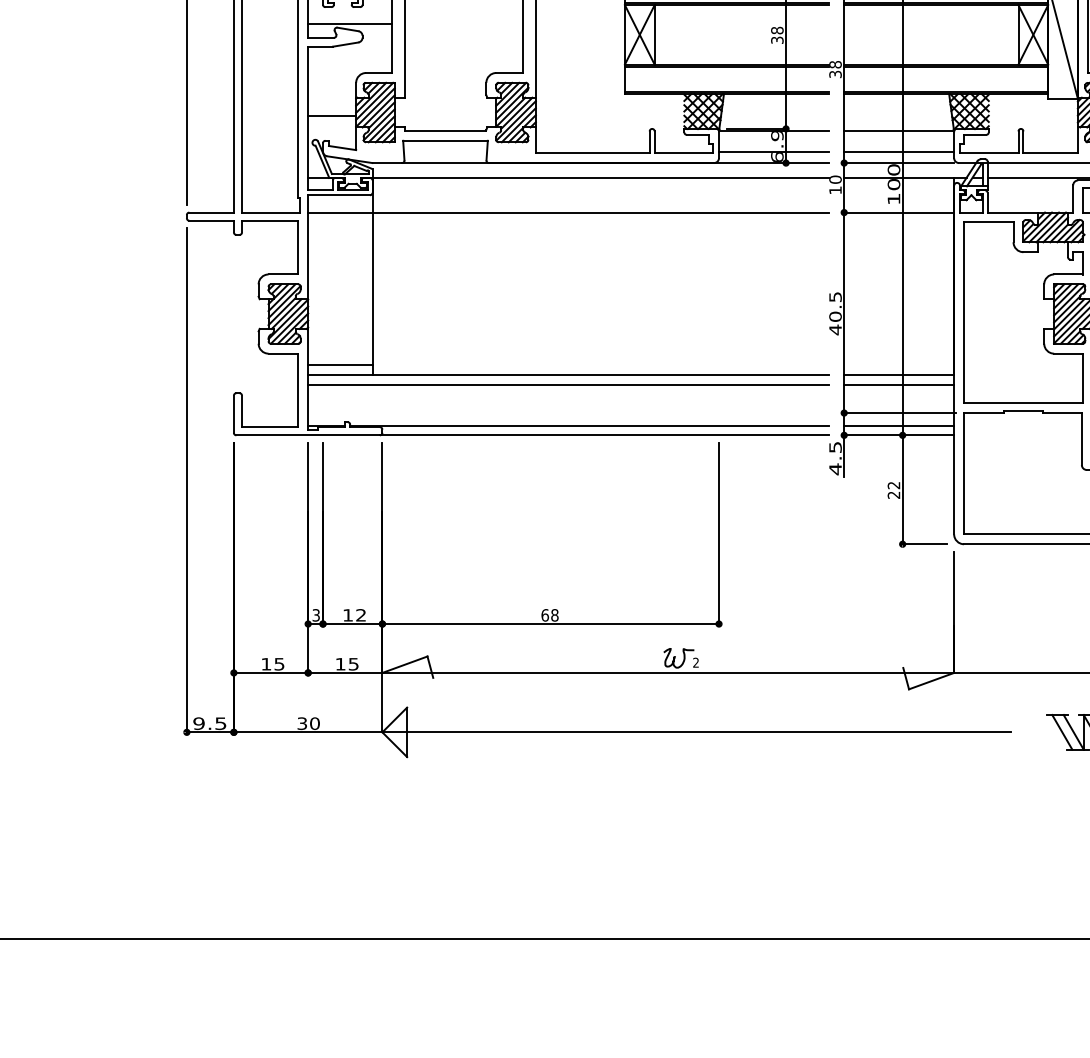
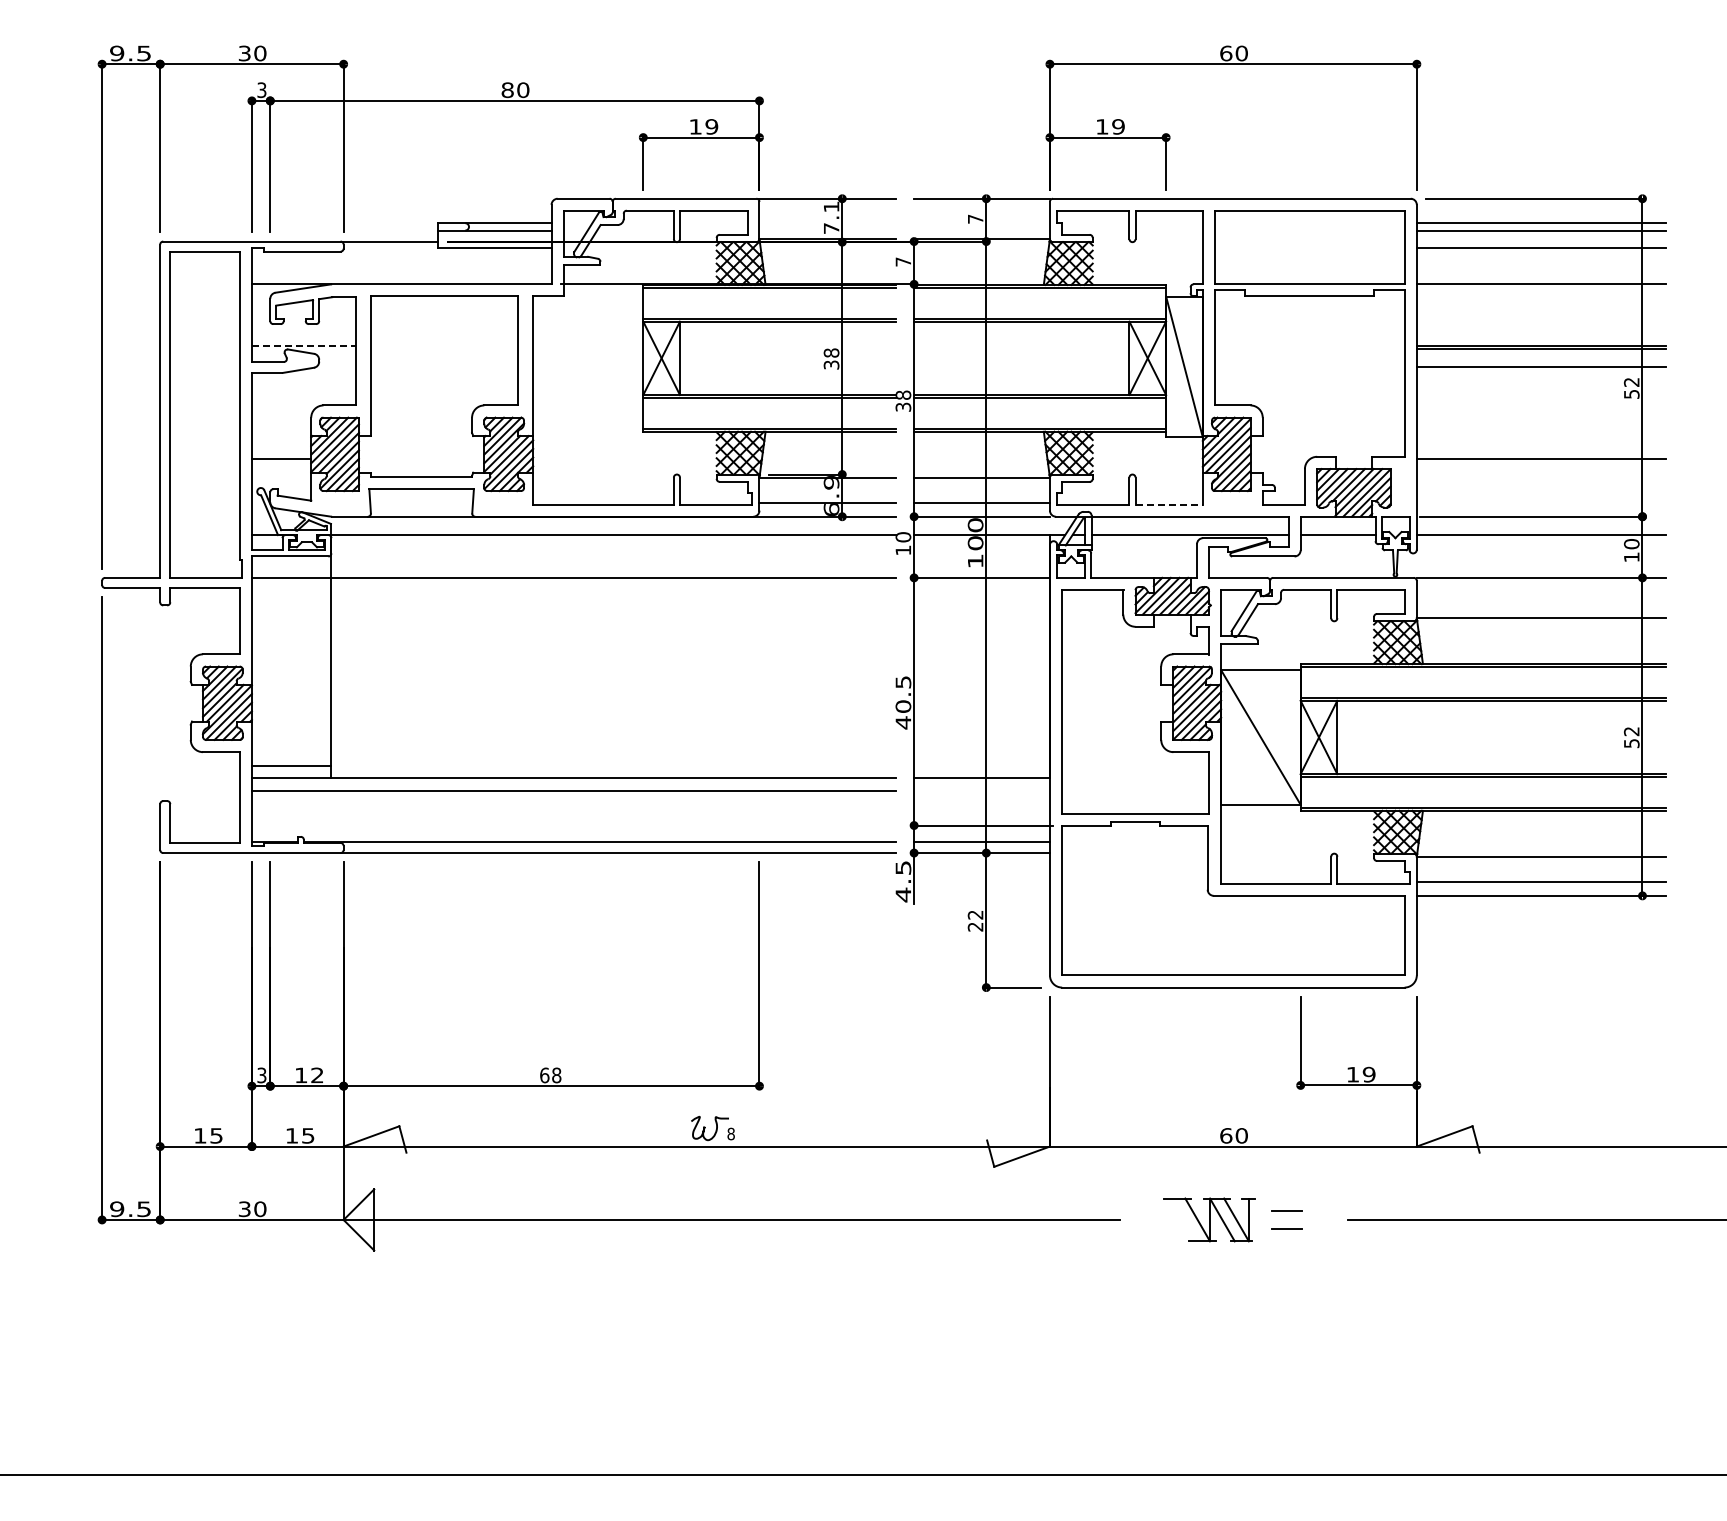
line: (349, 24) -> (303, 345), solid -> dashed
line: (1050, 153) -> (1169, 504), solid -> dashed
line: (898, 384) -> (981, 790), removed
text: (695, 662) -> (730, 1133), 2 -> 8
line: (1062, 731) -> (1183, 1219), removed

